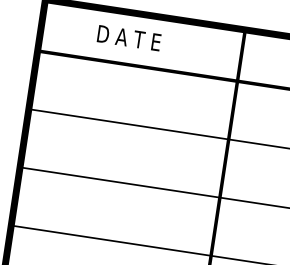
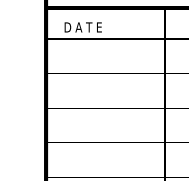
text: (127, 38) -> (82, 27), moved

